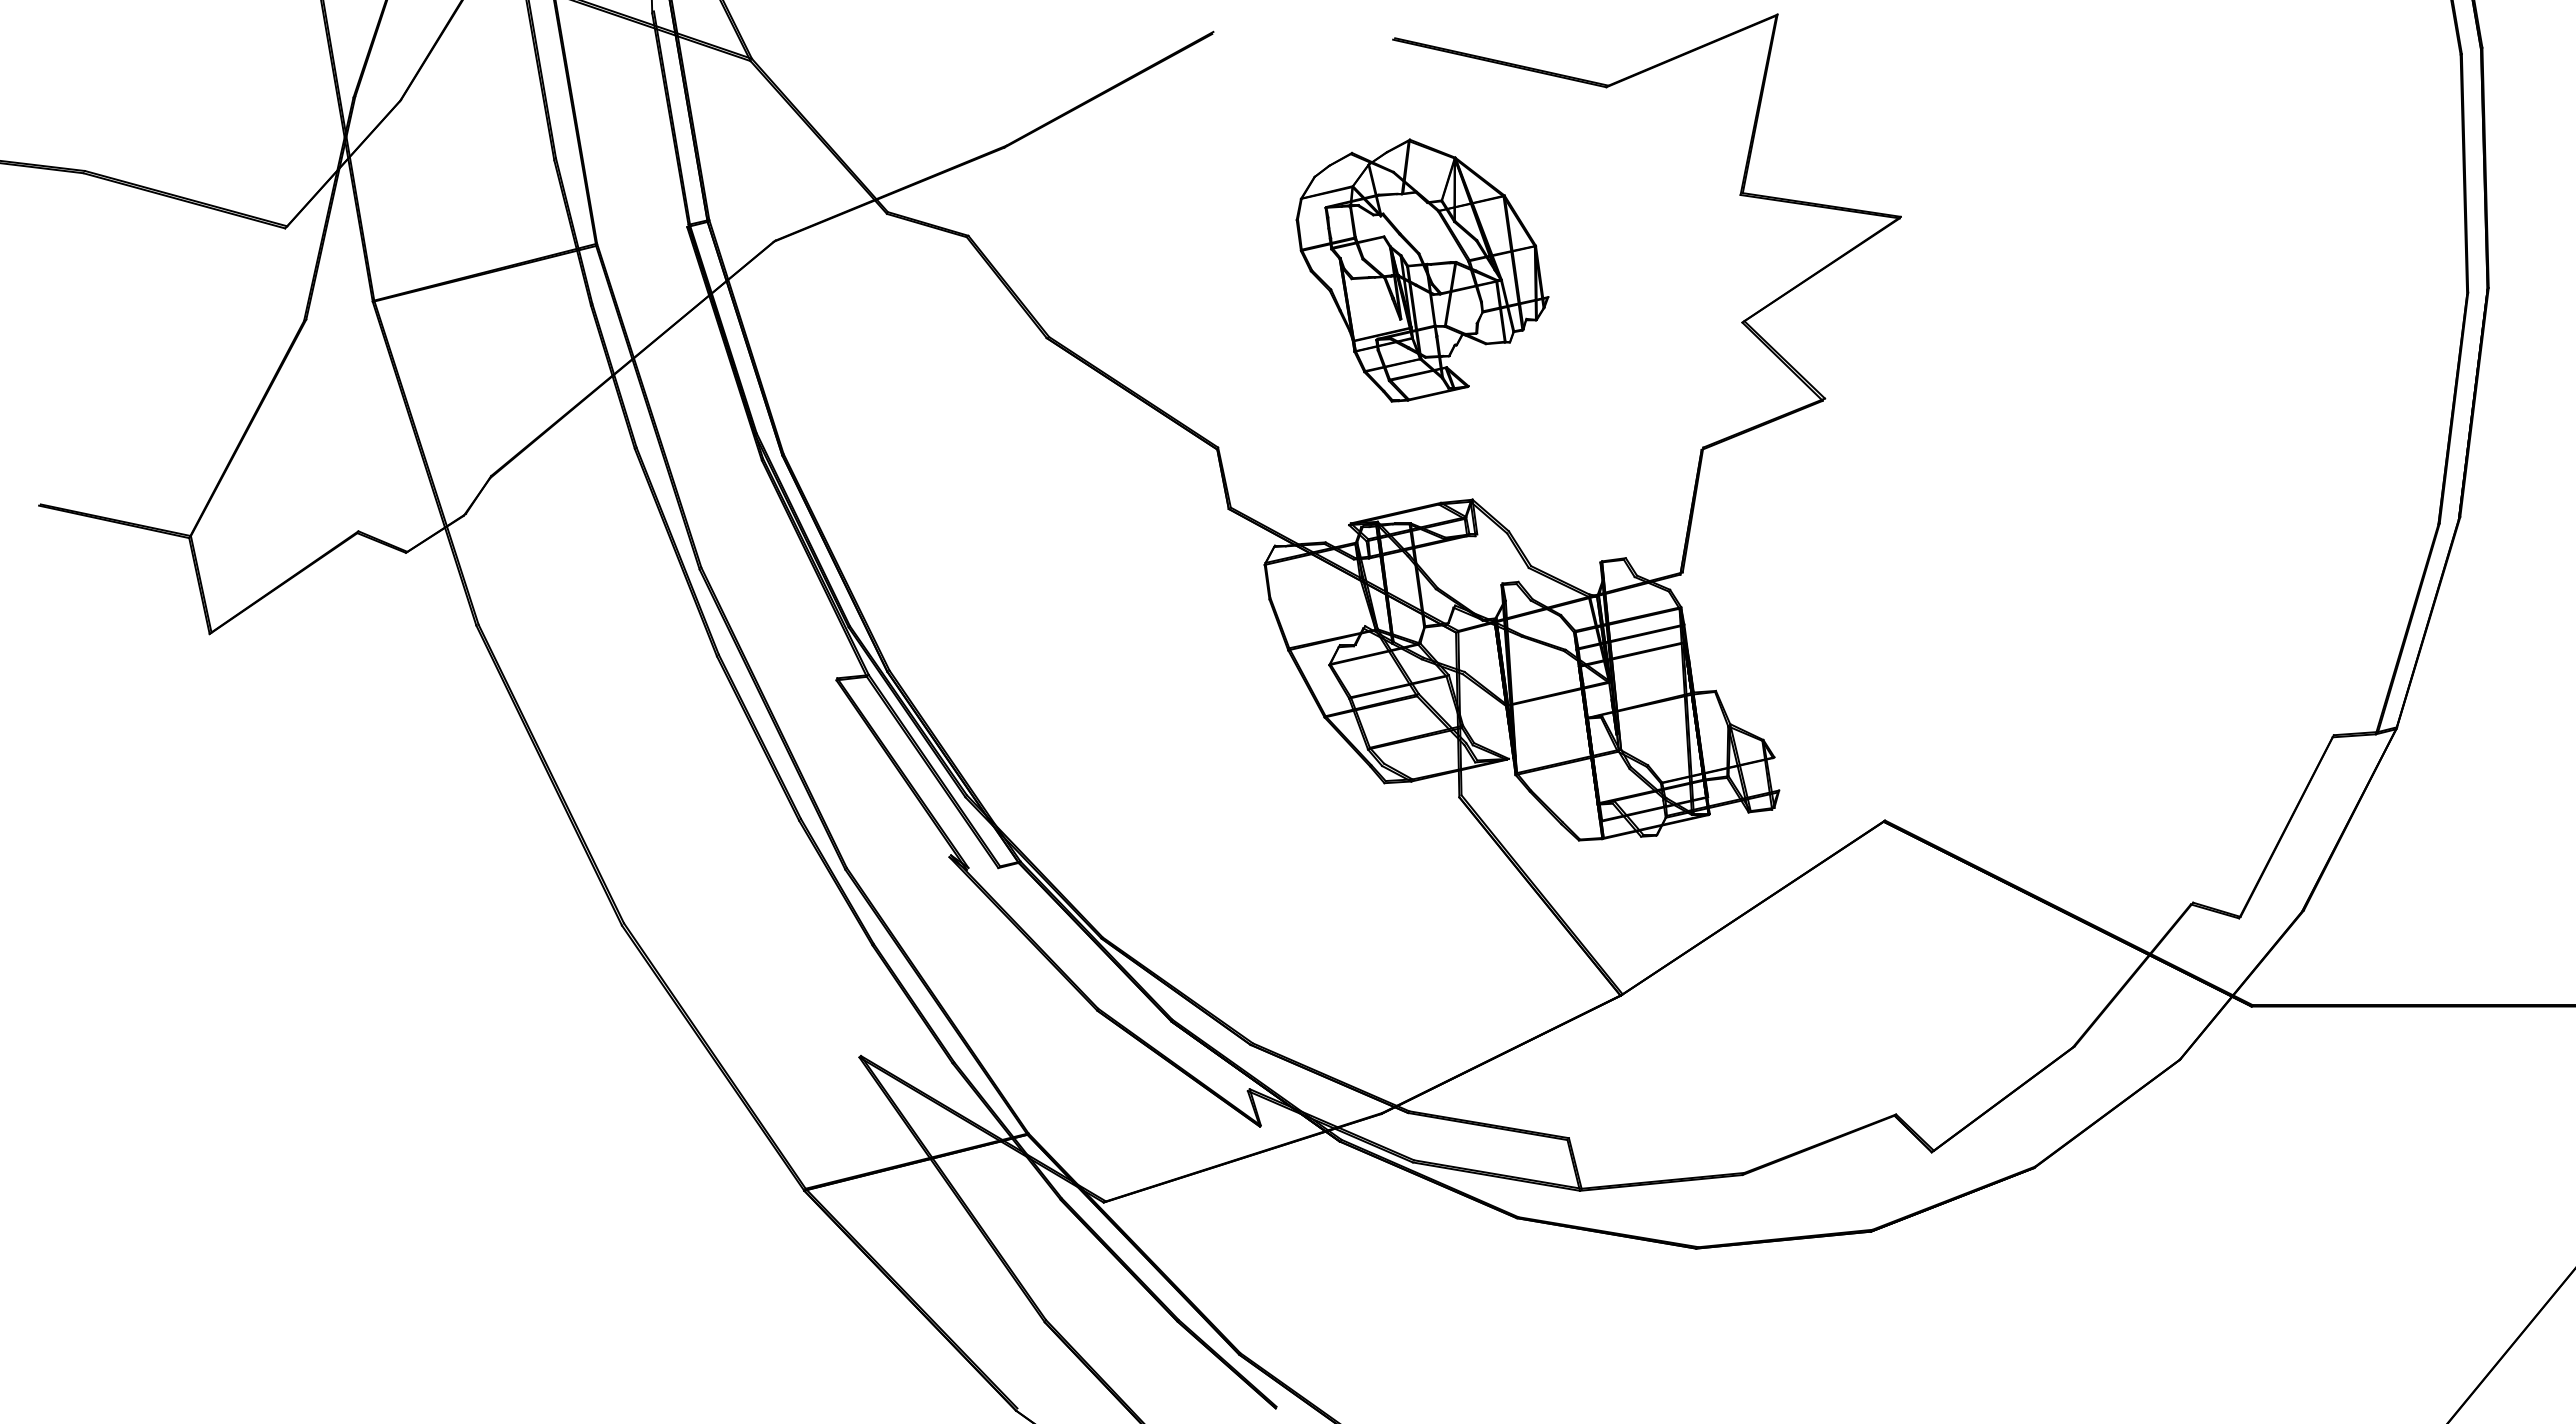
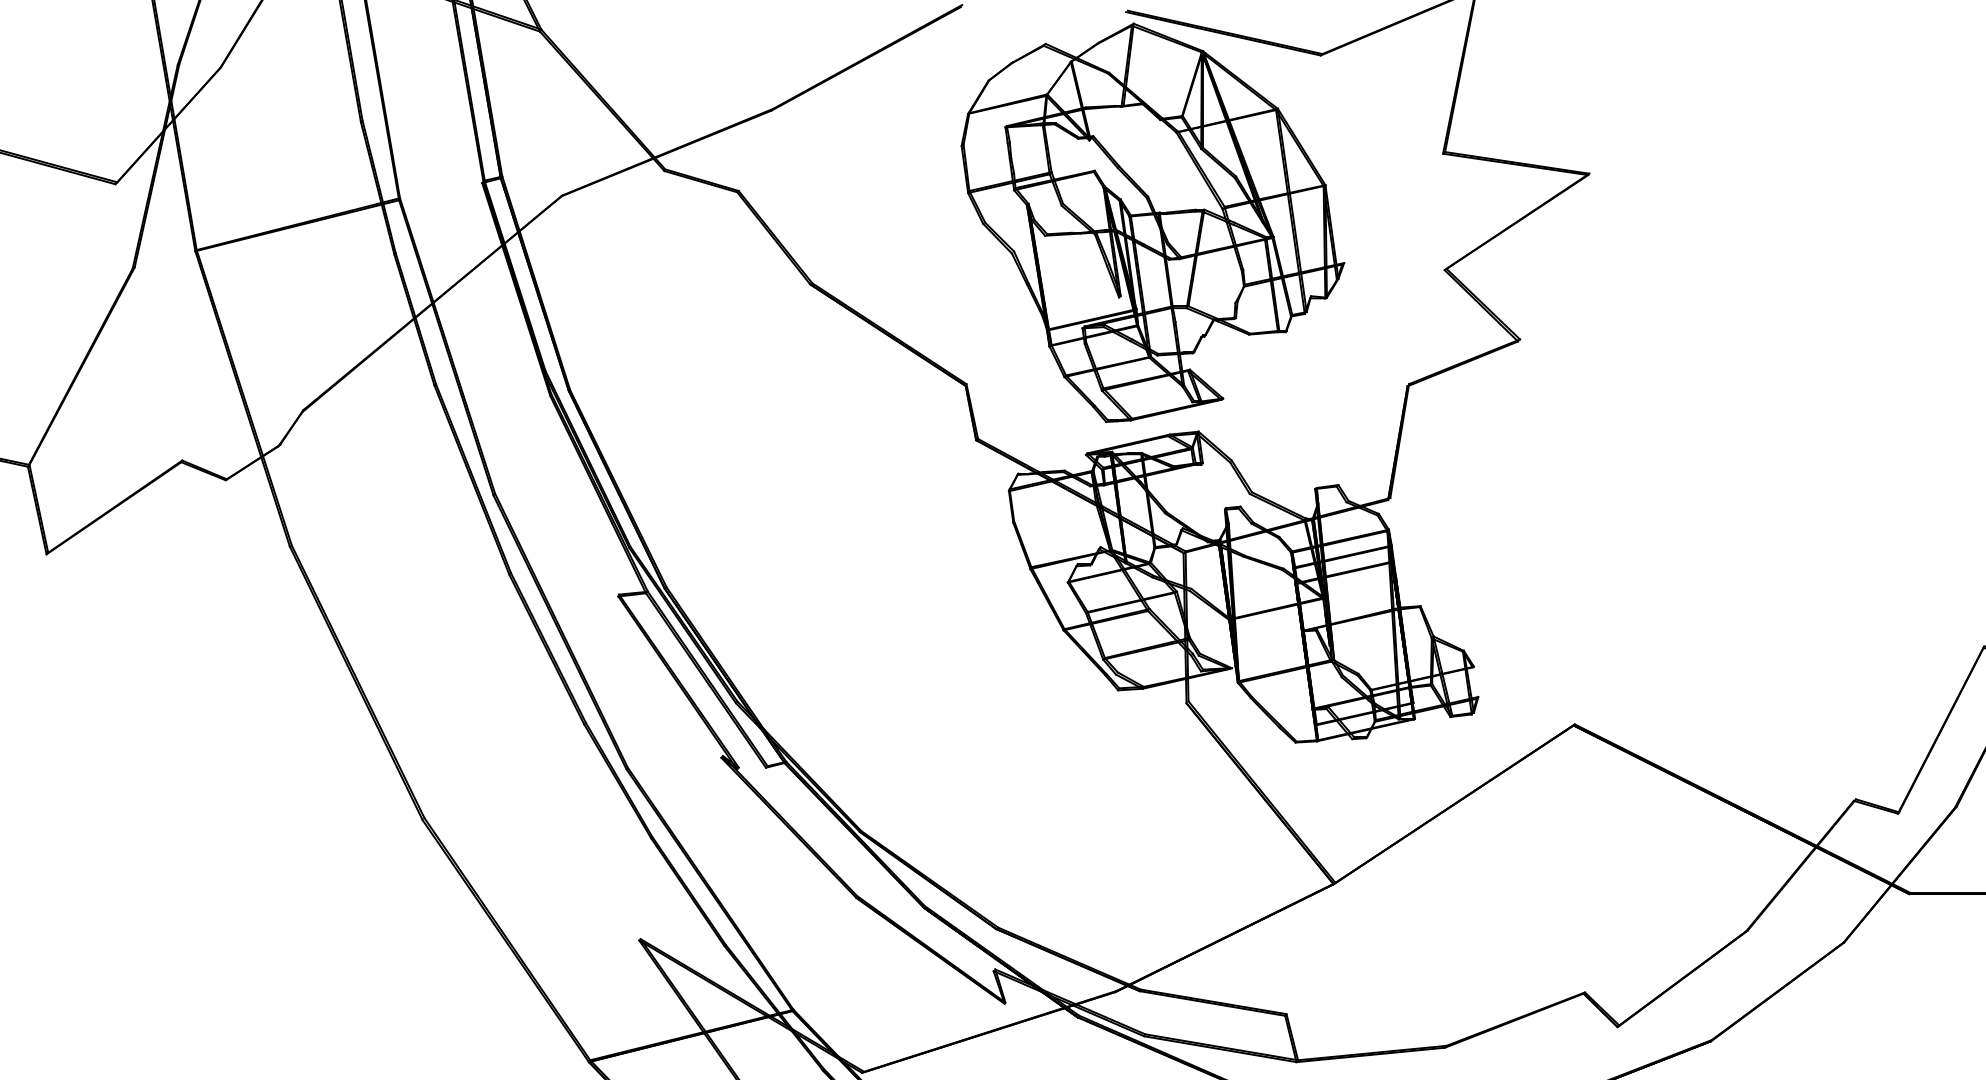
part: (1422, 270) -> (1152, 222), size x1.67

